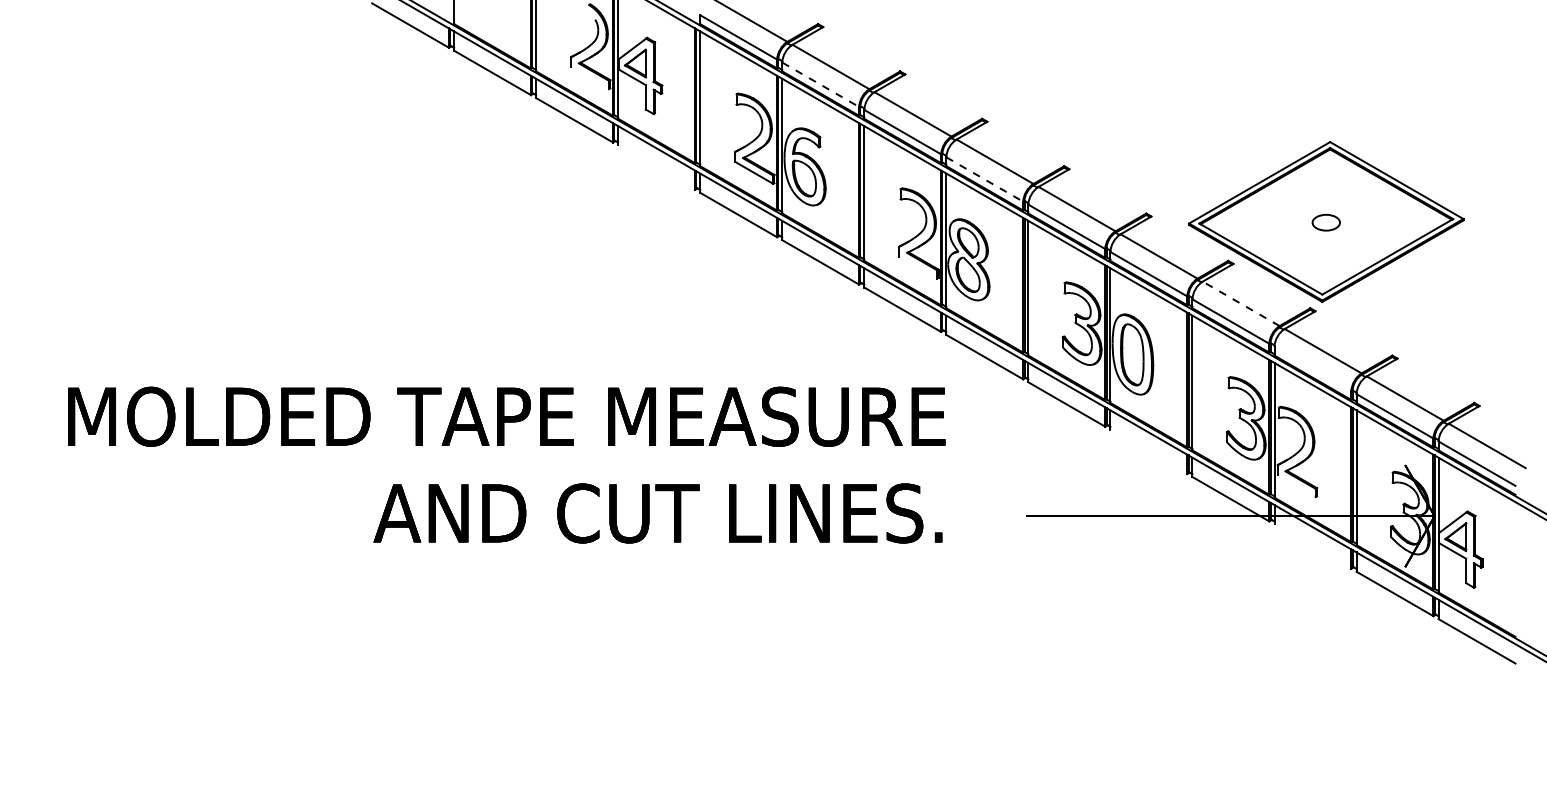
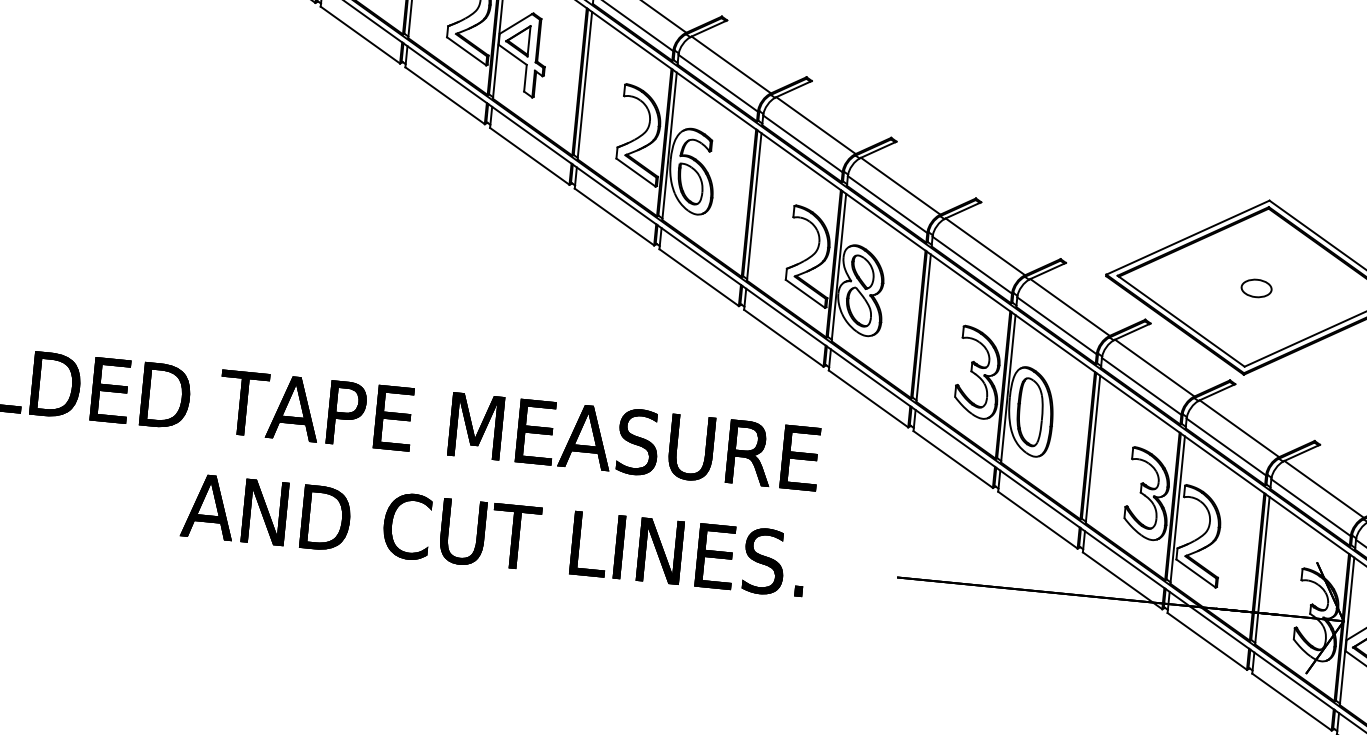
line: (590, 78) -> (466, 51), added
line: (821, 85) -> (718, 84), dashed -> solid
line: (656, 167) -> (529, 156), added
line: (985, 179) -> (888, 204), dashed -> solid
line: (918, 267) -> (805, 293), added
line: (1240, 303) -> (1154, 367), dashed -> solid
line: (1312, 368) -> (1225, 446), added
line: (1148, 451) -> (1037, 519), added
line: (1296, 486) -> (1195, 573), added
line: (1312, 546) -> (1206, 641), added

